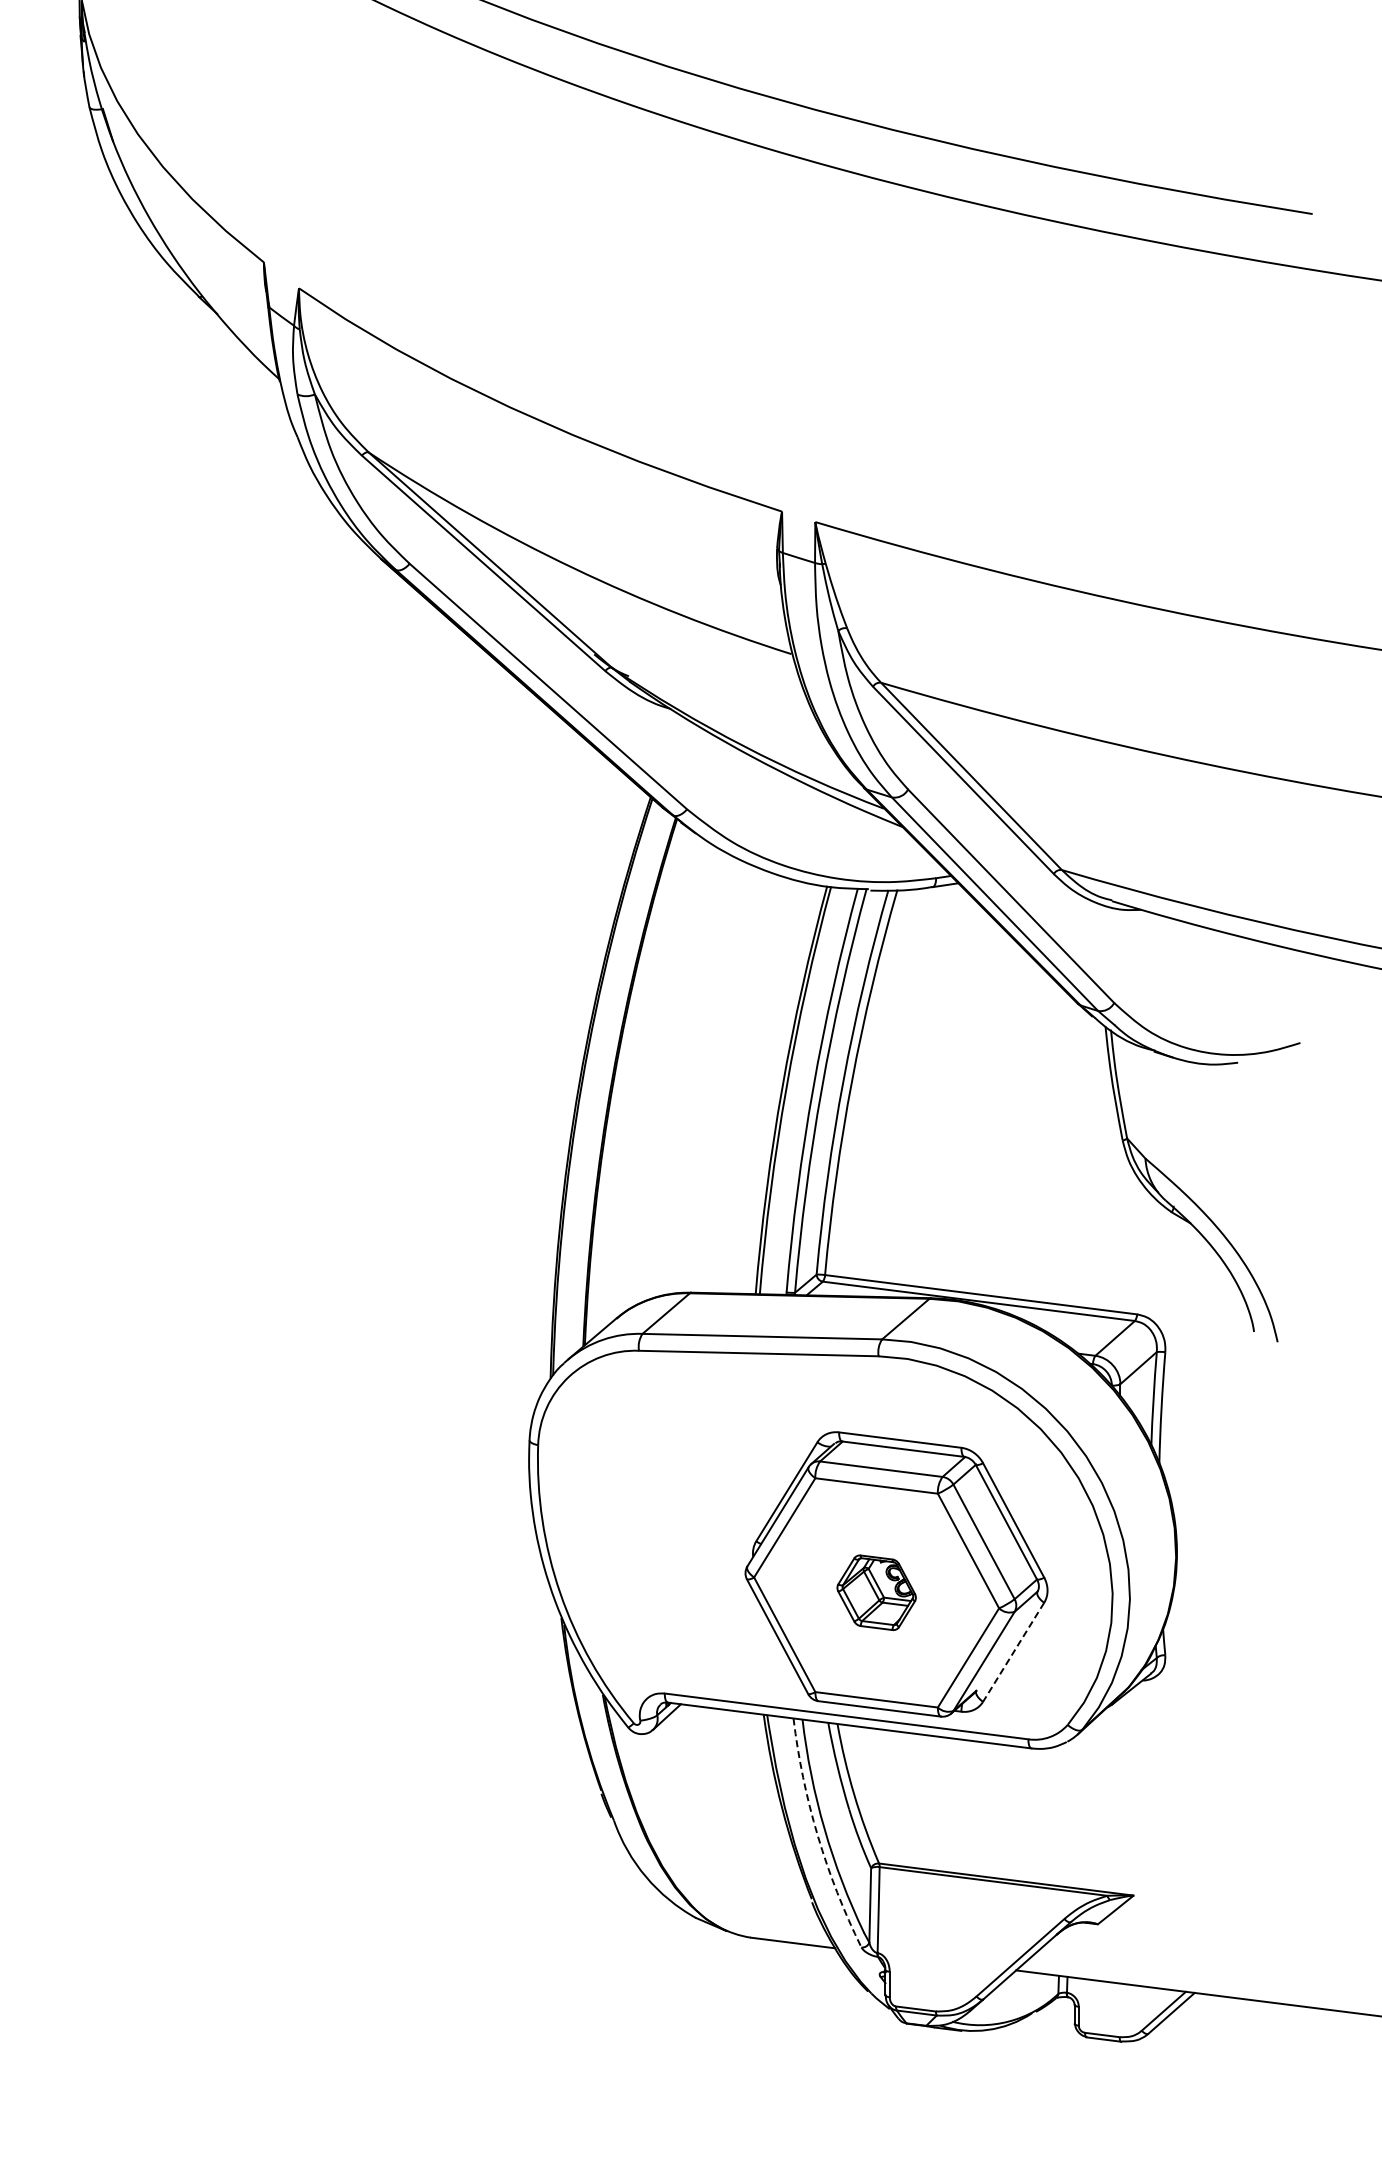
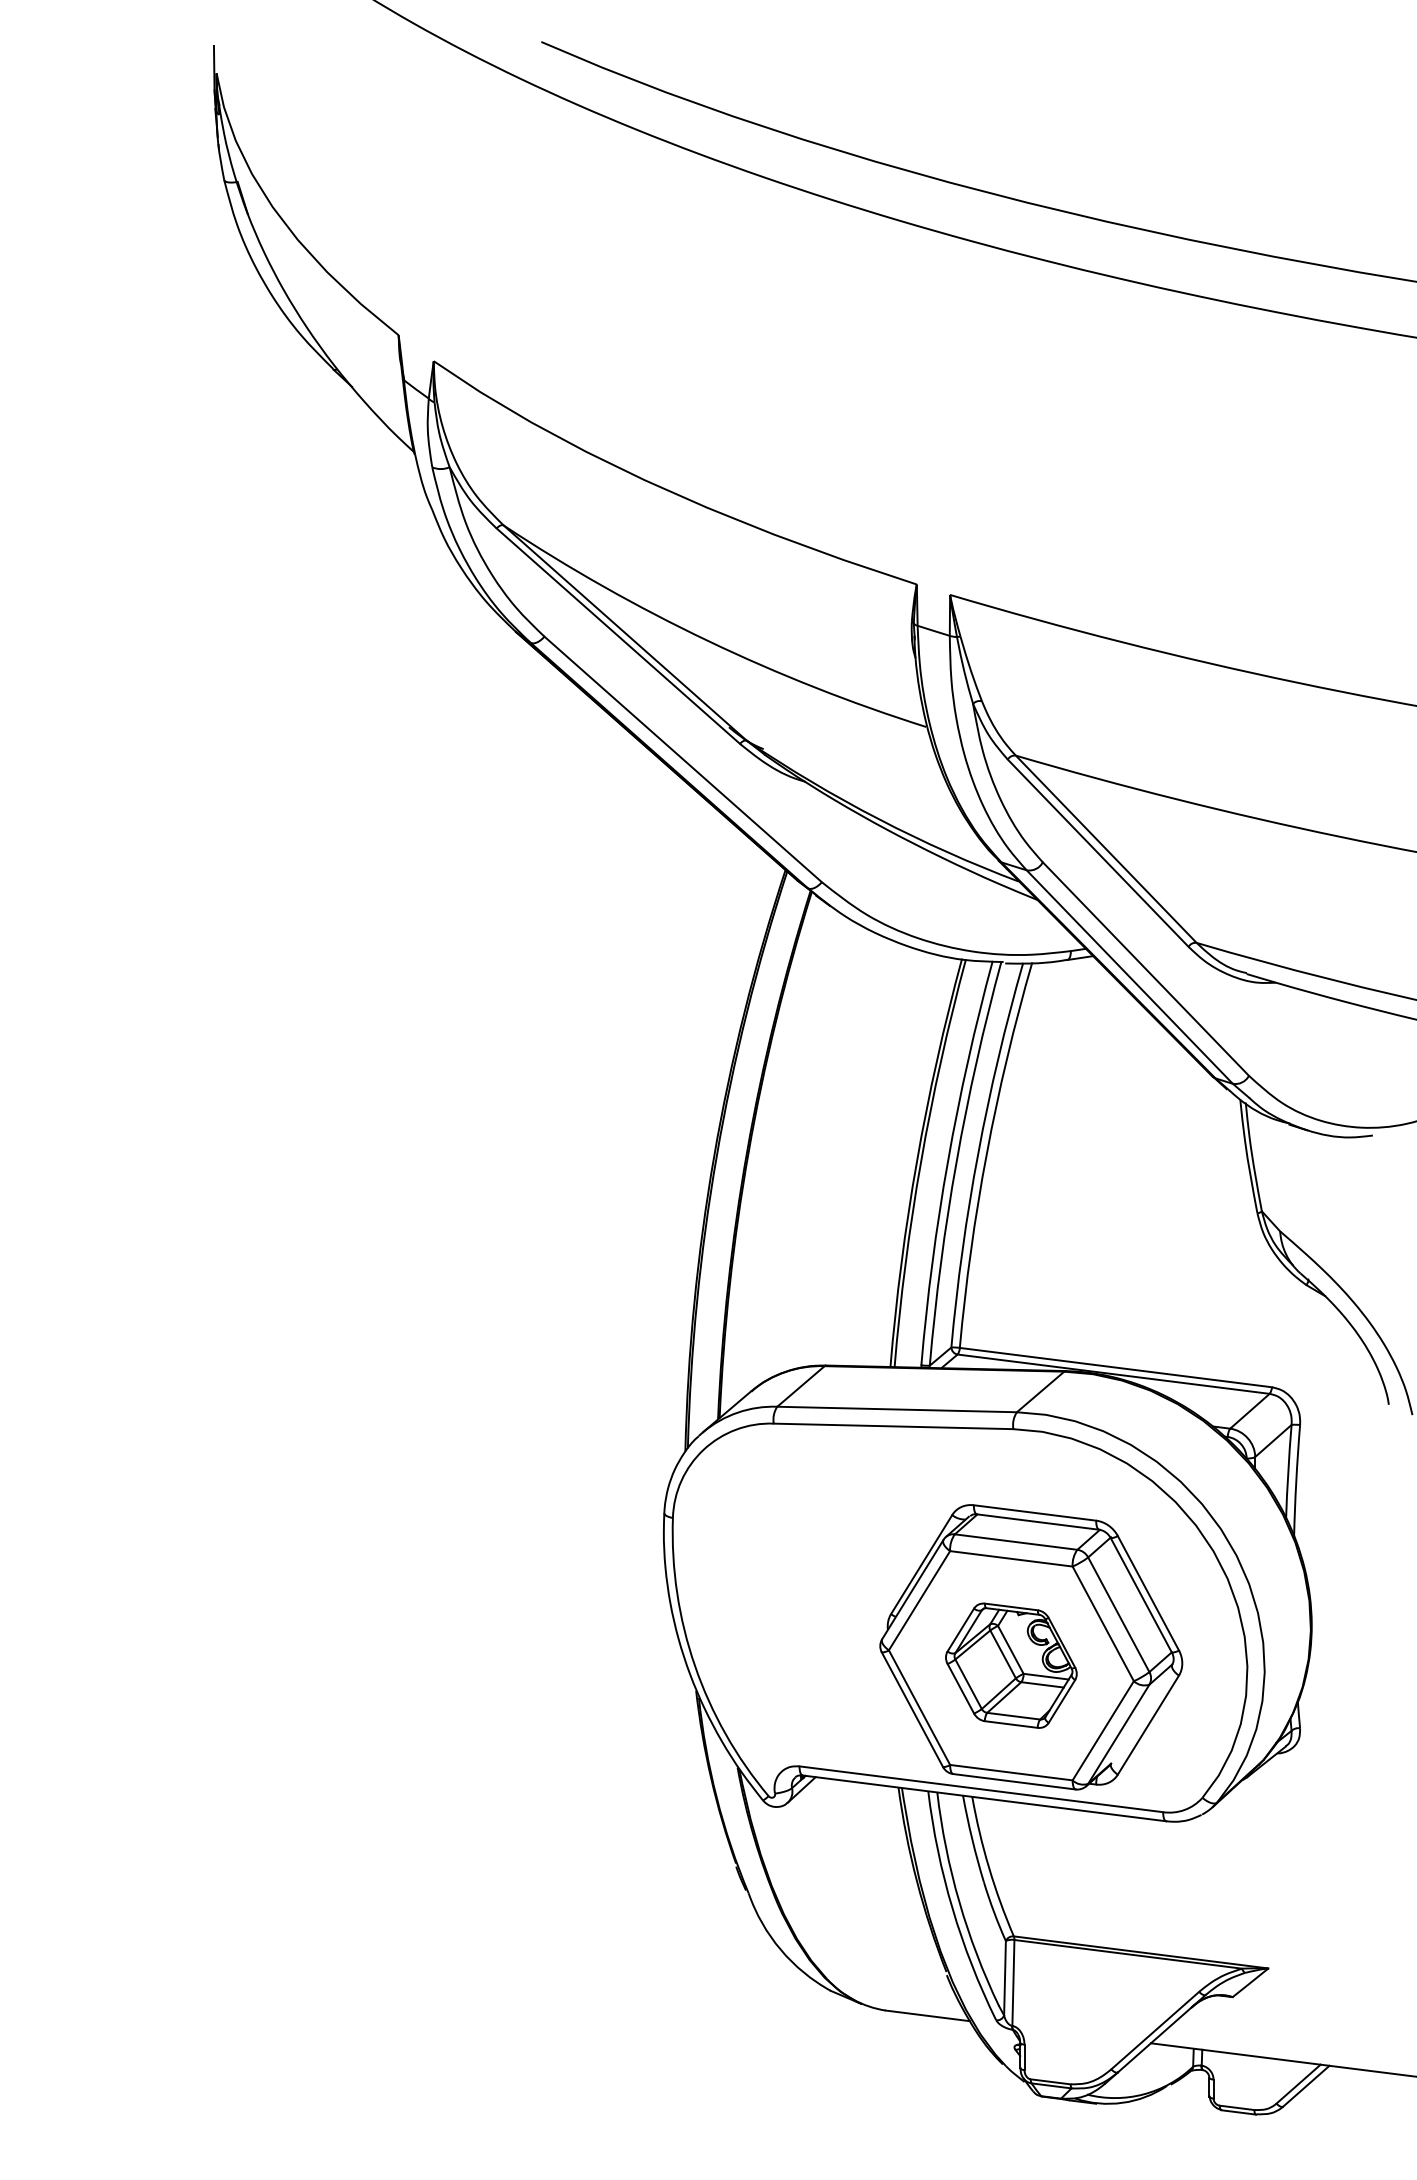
part: (876, 1592) -> (1011, 1665), size x1.67
line: (1013, 1652) -> (1148, 1725), dashed -> solid
arc: (817, 1835) -> (952, 1908), dashed -> solid

